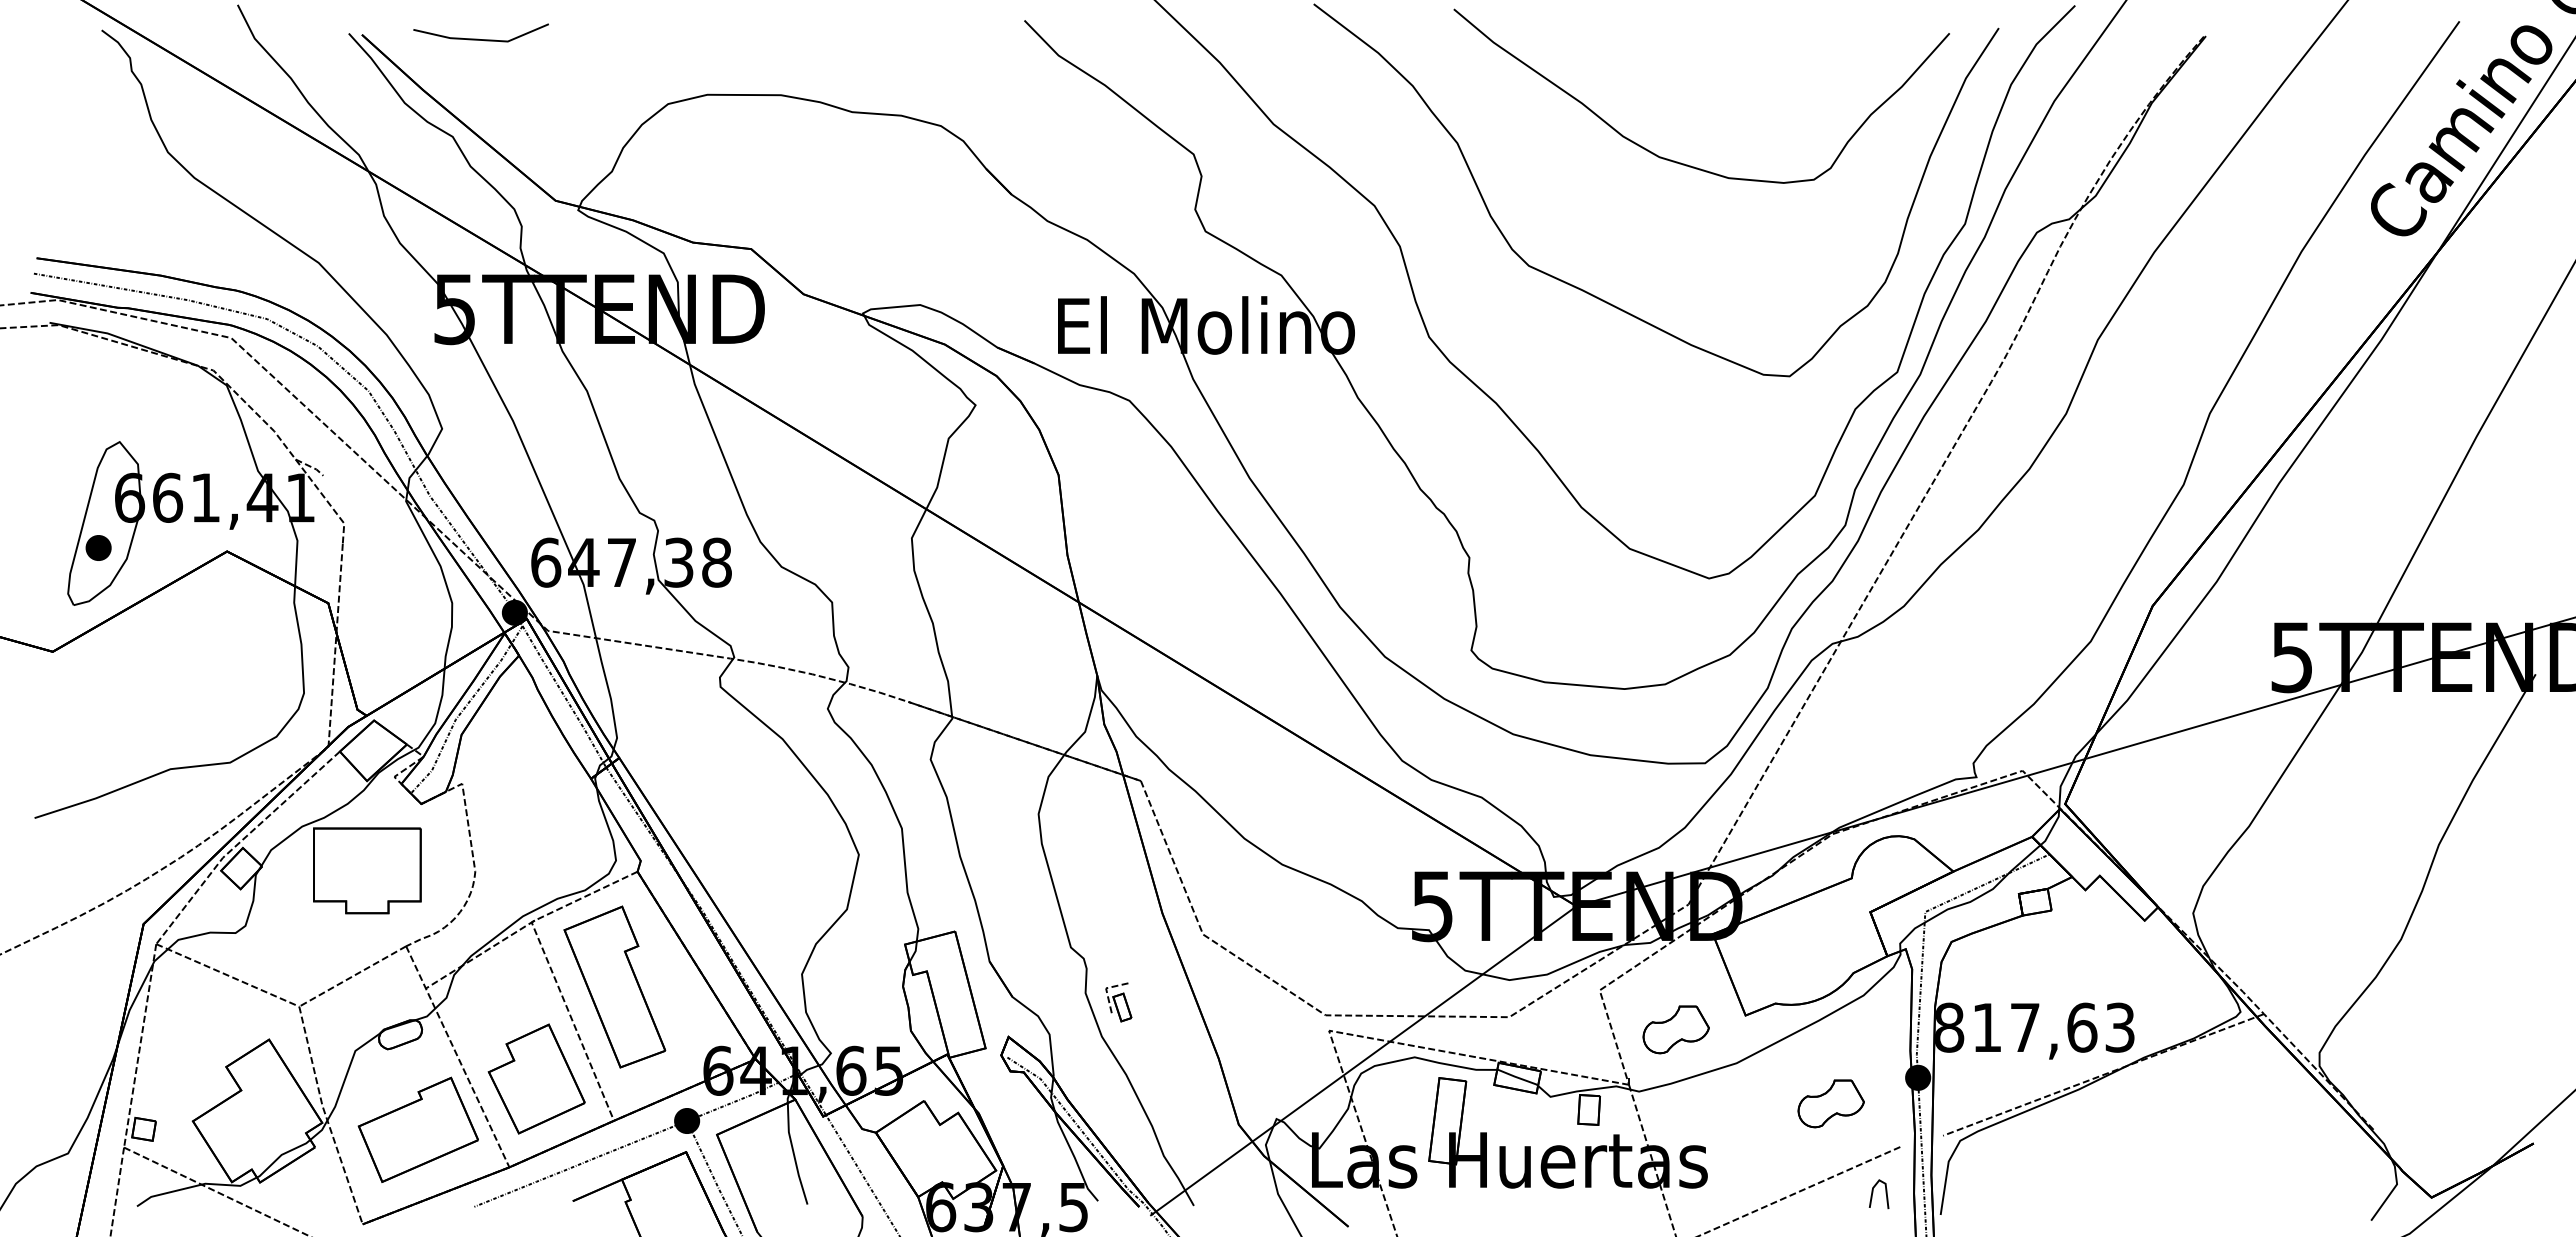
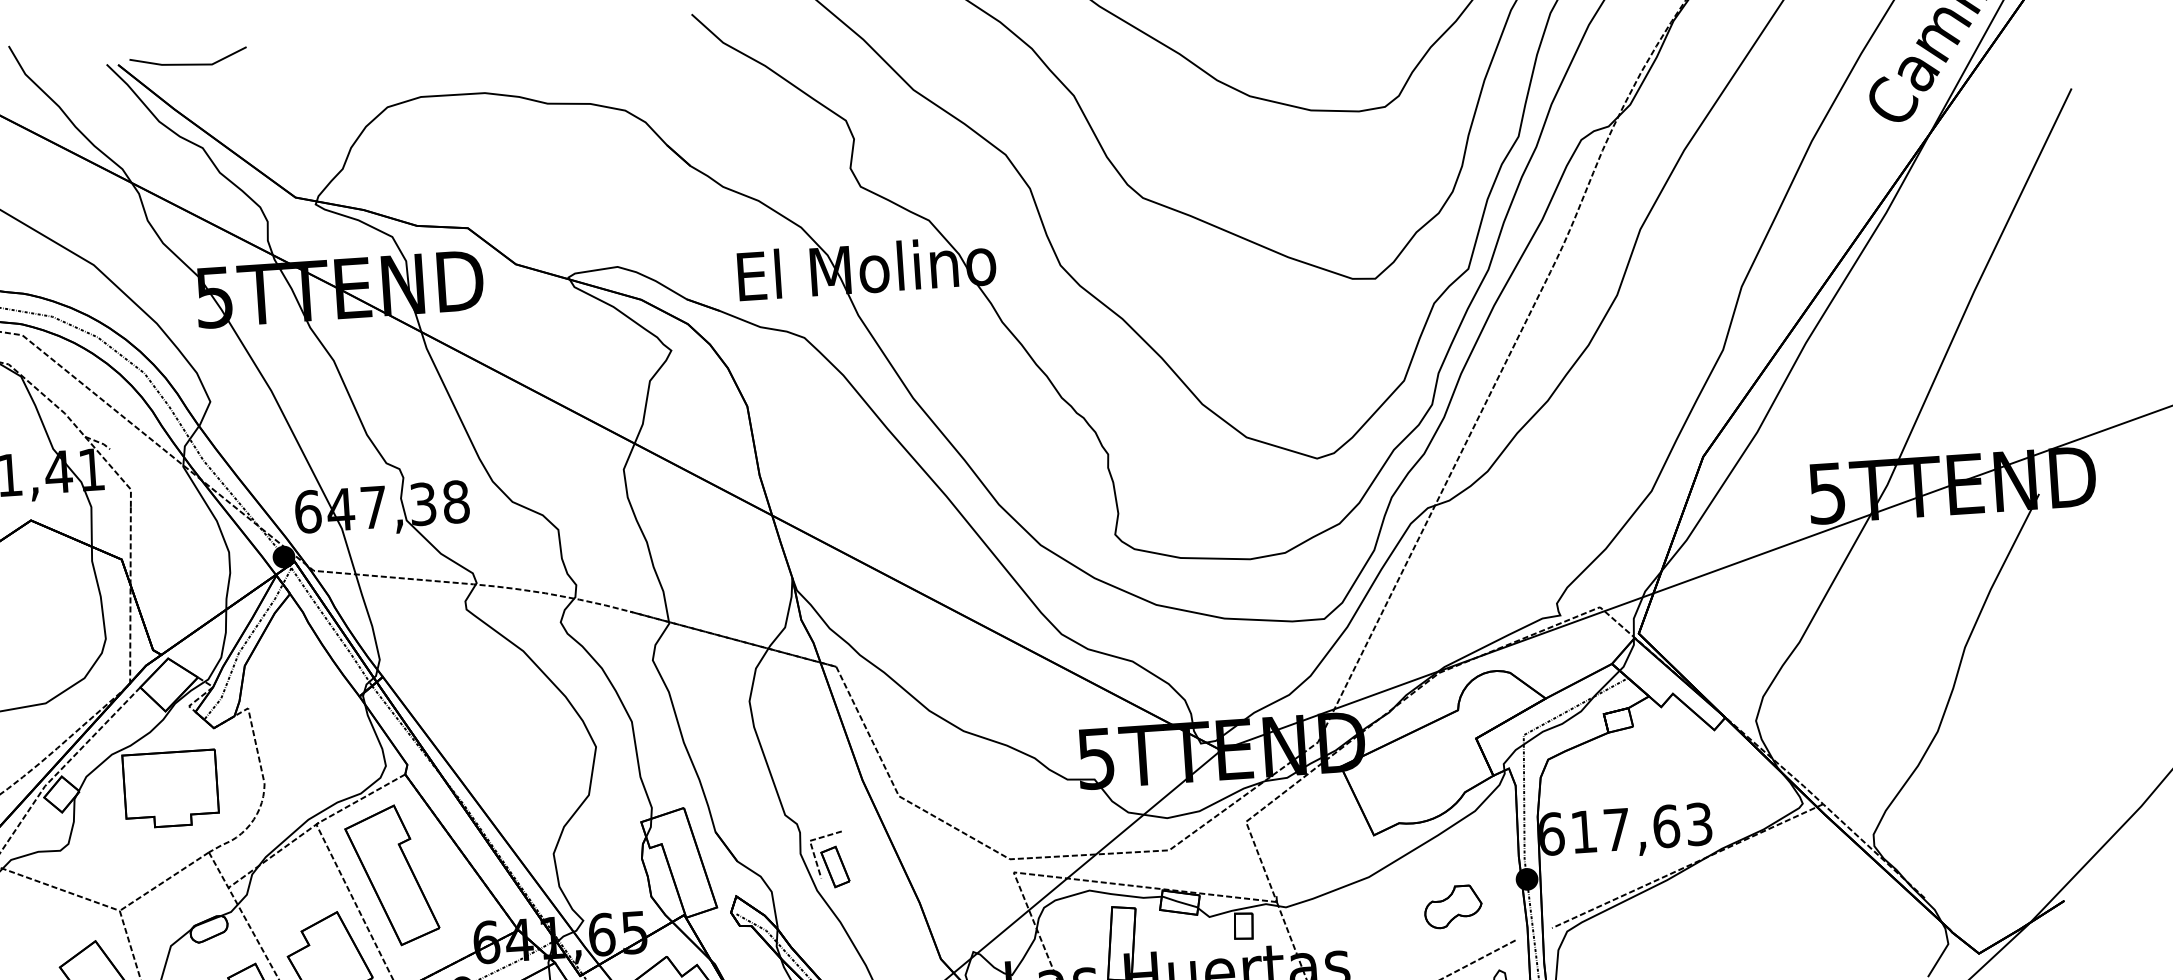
line: (478, 38) -> (186, 63), moved
part: (1118, 1002) -> (829, 860), size x1.67
text: (1949, 1027) -> (1551, 833), 817,63 -> 617,63
part: (1675, 1029) -> (1313, 851), removed

